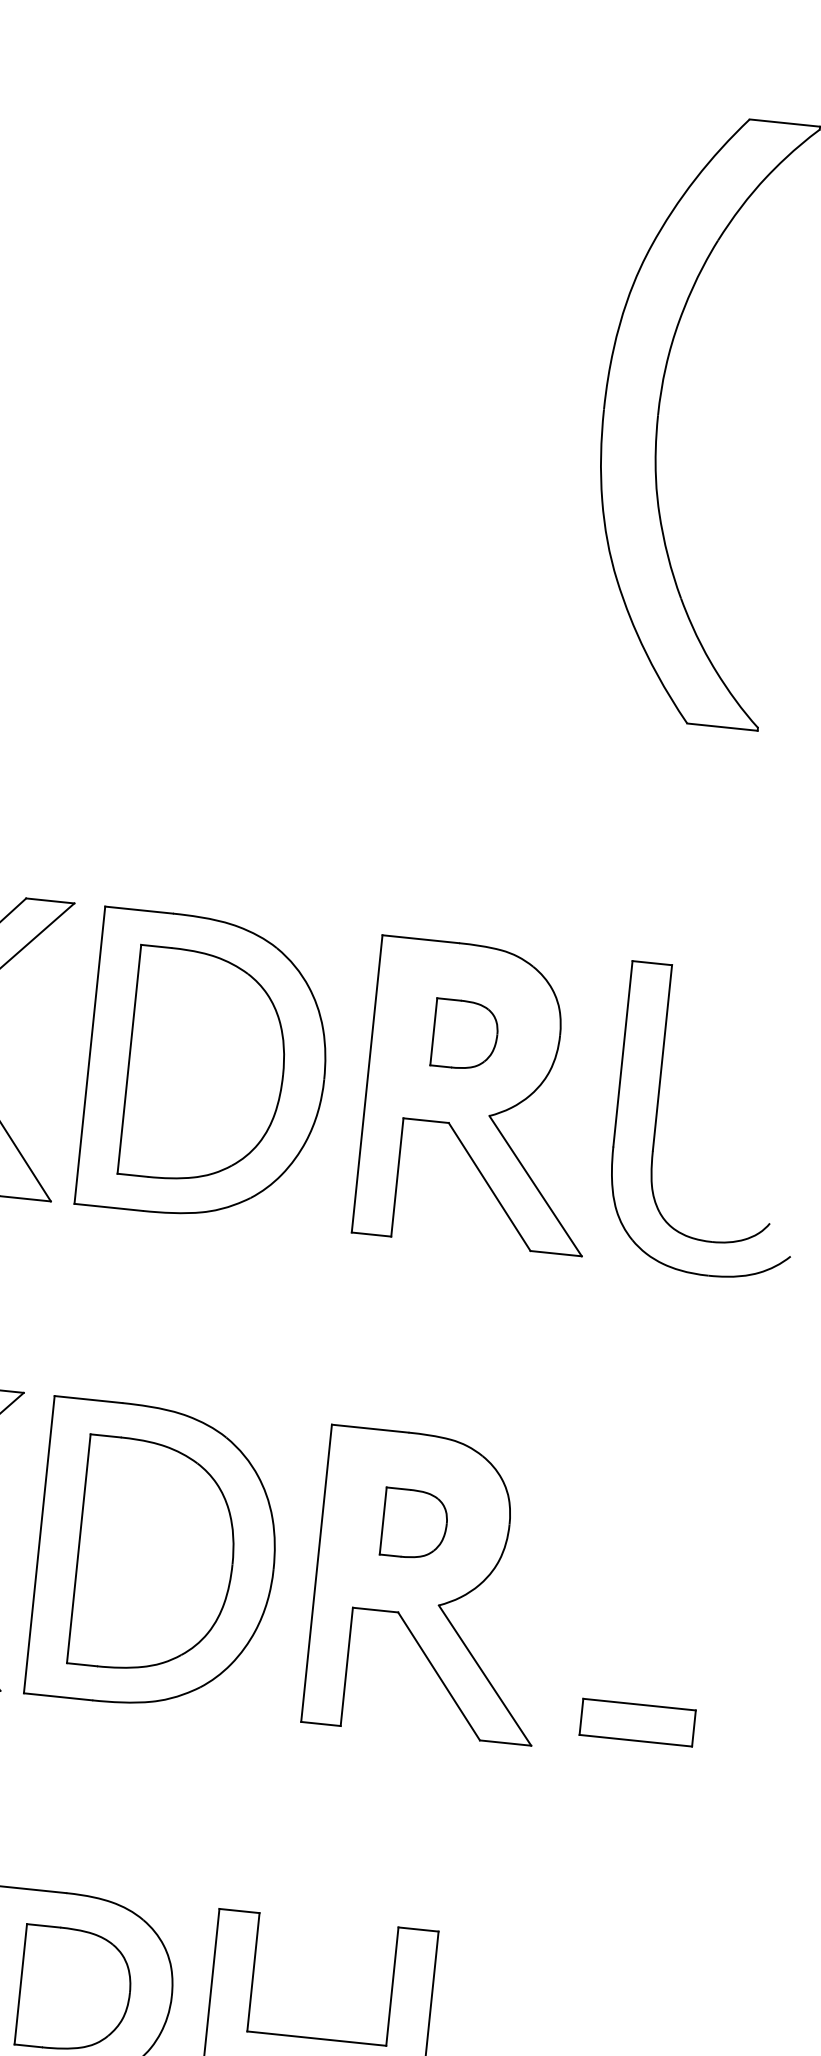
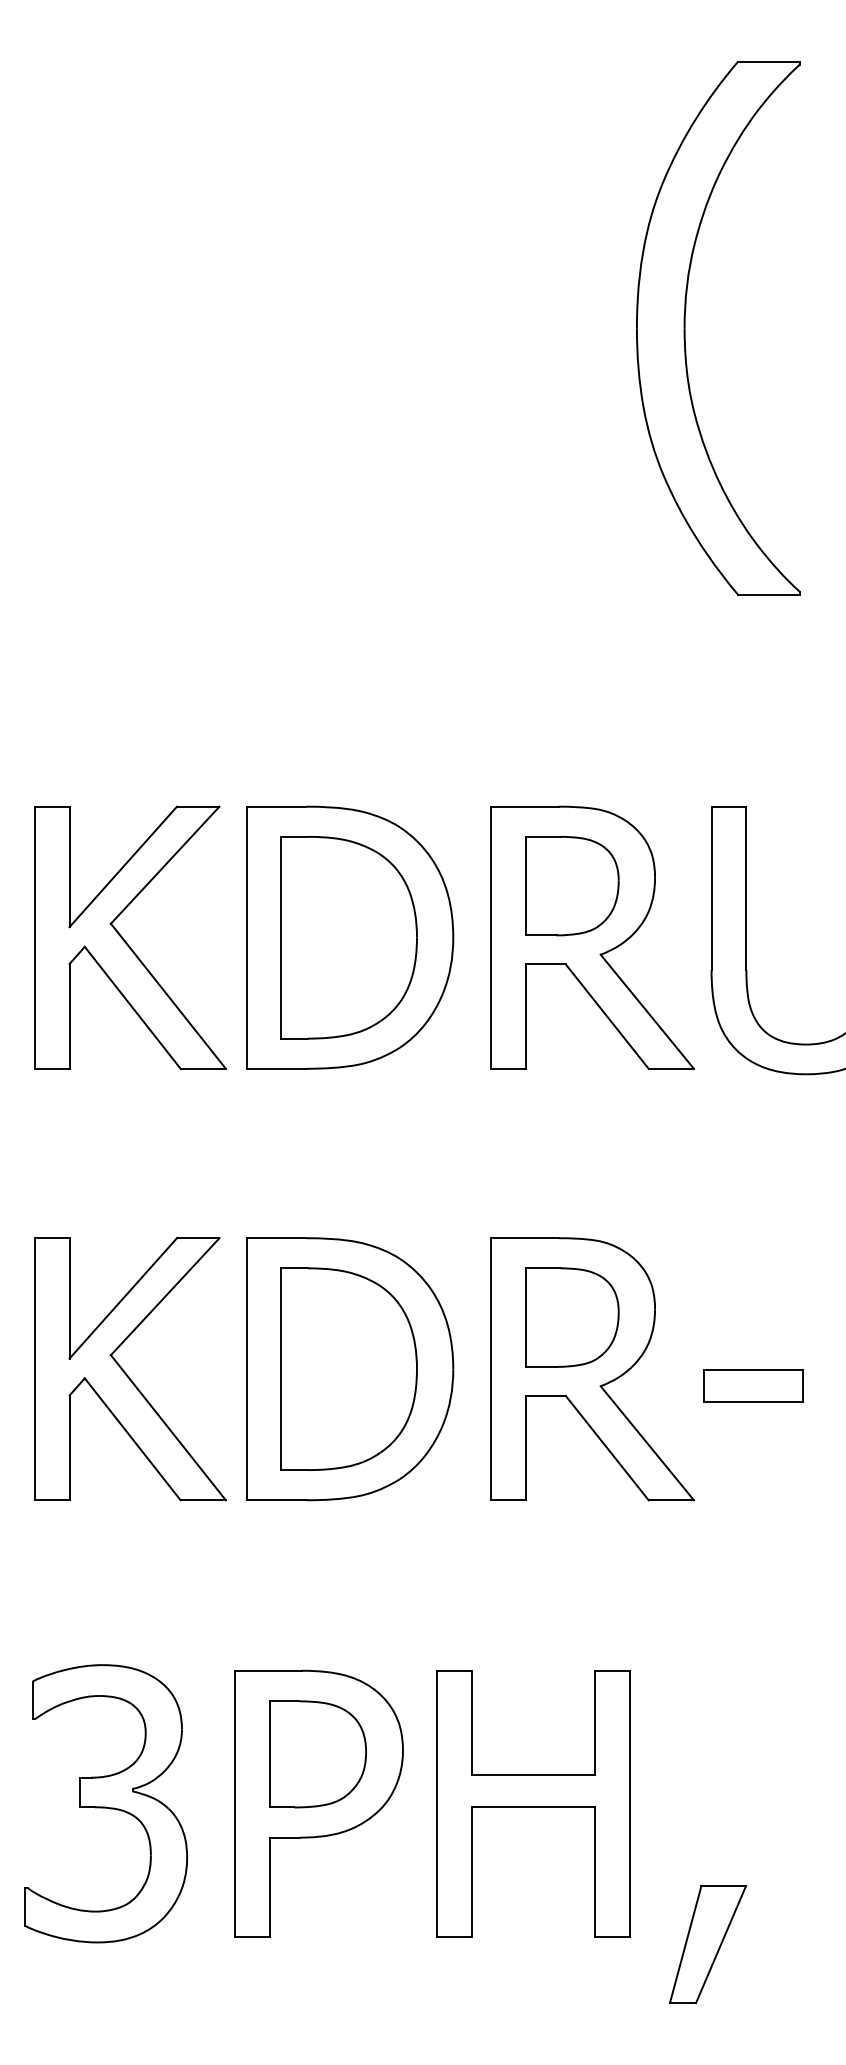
part: (465, 1035) -> (572, 886), size x1.67
part: (414, 1524) -> (572, 1317), size x1.67
part: (637, 1722) -> (753, 1385), moved

